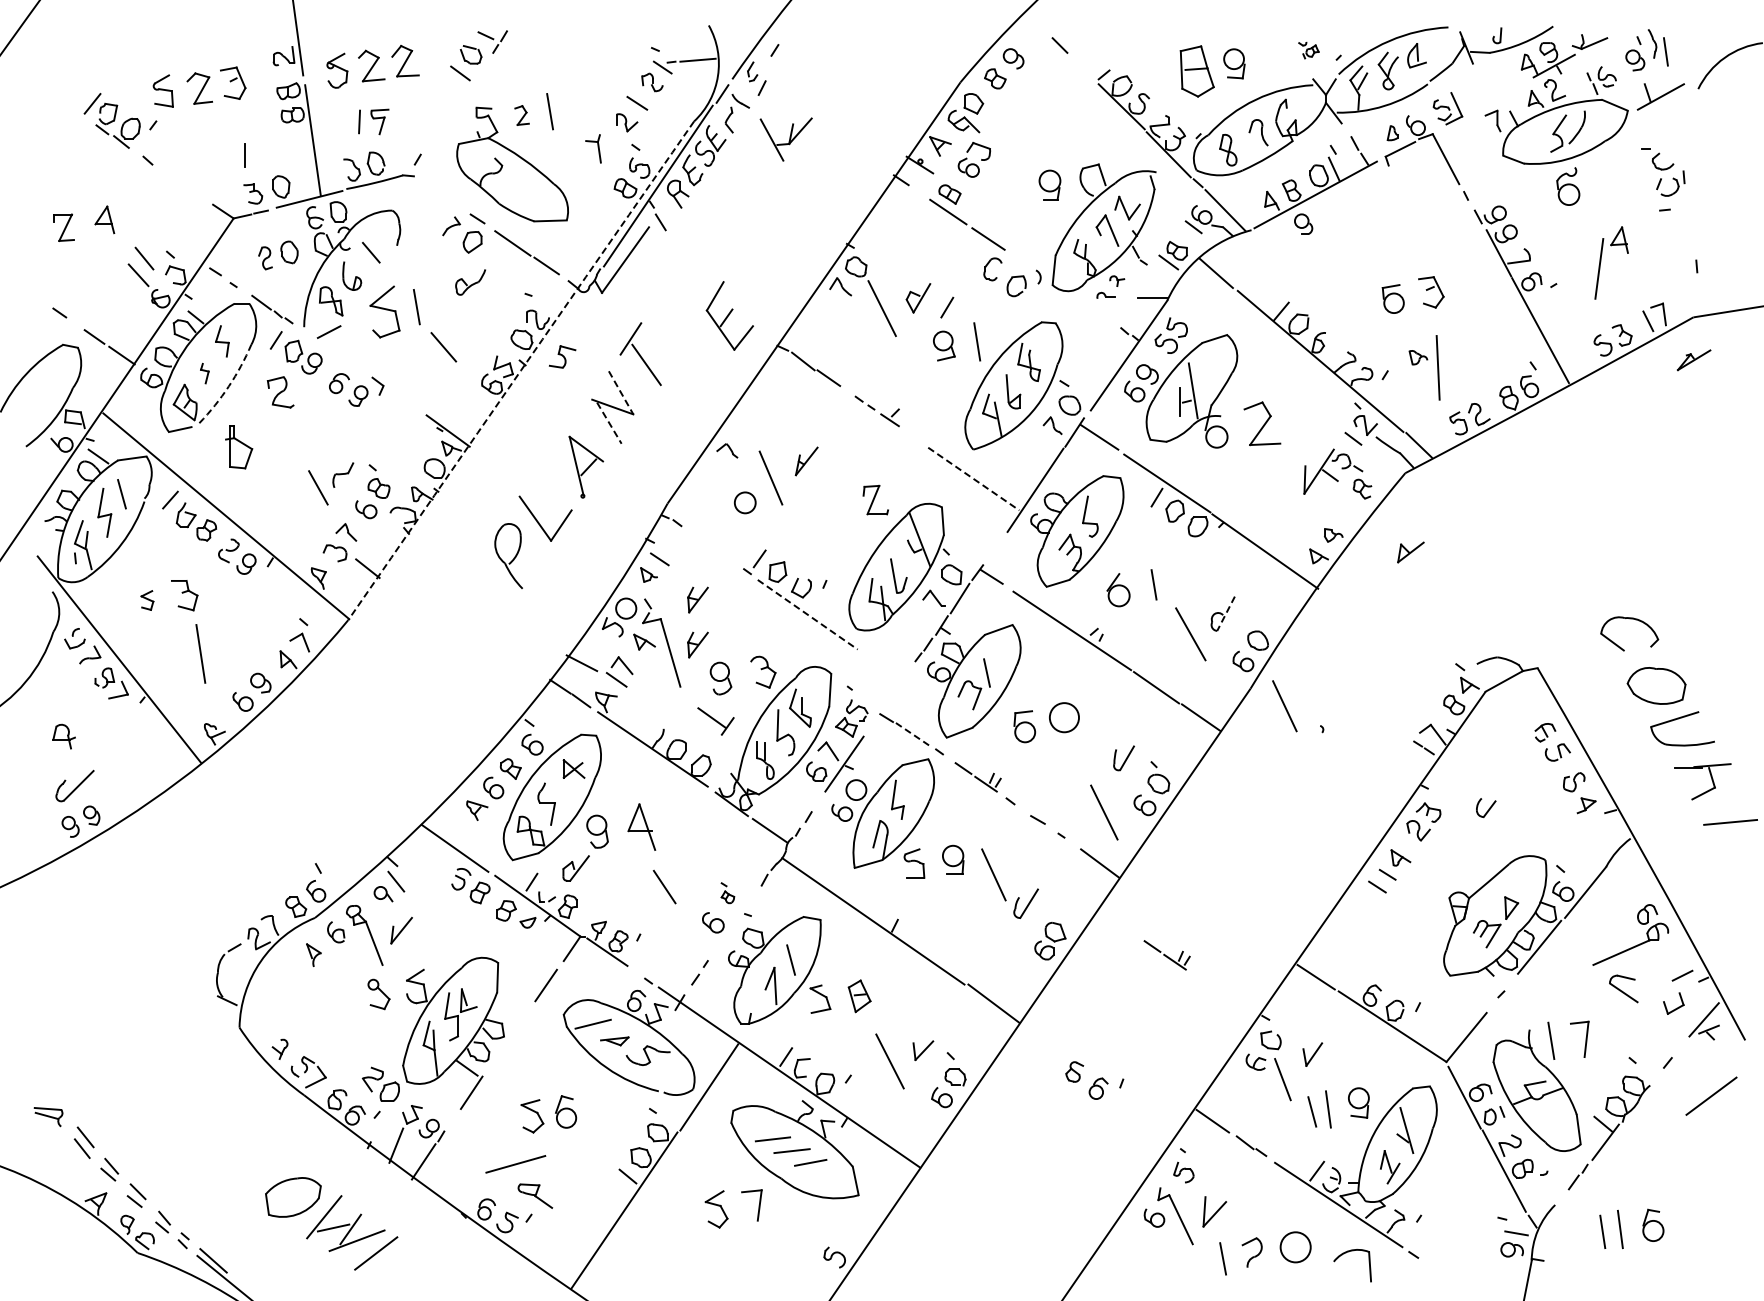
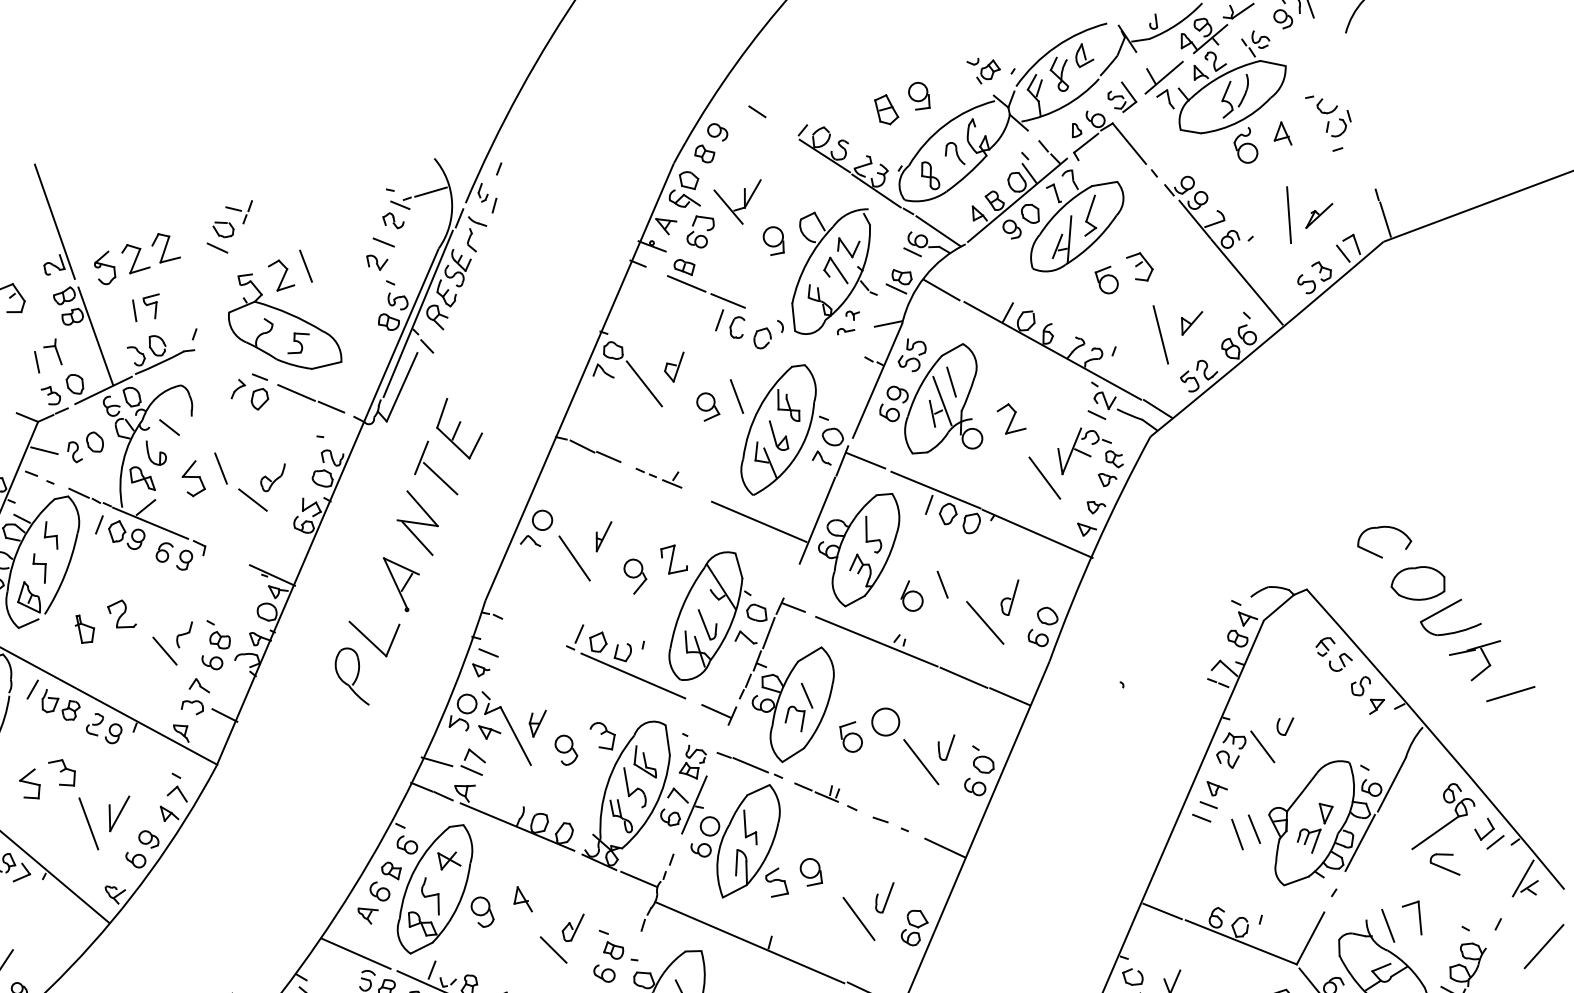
part: (1308, 50) -> (984, 70), size x1.67
part: (1196, 71) -> (886, 110), size x0.62
part: (1660, 96) -> (1163, 77), moved
part: (521, 115) -> (280, 275), size x1.67
part: (785, 139) -> (740, 204), moved
part: (593, 148) -> (52, 352), moved
part: (1372, 225) -> (1074, 217), added
part: (1619, 239) -> (1281, 133), moved
line: (233, 249) -> (43, 450), added
part: (470, 282) -> (273, 478), moved
line: (1700, 294) -> (1385, 219), added
line: (947, 307) -> (719, 320), moved
part: (384, 311) -> (192, 478), size x0.71
part: (729, 315) -> (458, 428), moved
line: (330, 349) -> (150, 523), added
part: (562, 356) -> (298, 342), moved
part: (1418, 357) -> (1108, 478), moved
part: (1694, 360) -> (1319, 216), moved
arc: (520, 370) -> (327, 507), dashed -> solid
line: (1206, 372) -> (951, 381), added
part: (204, 373) -> (40, 568), size x1.67
arc: (228, 386) -> (64, 575), dashed -> solid
part: (280, 392) -> (121, 615), moved
line: (621, 392) -> (422, 508), dashed -> solid
line: (609, 423) -> (417, 538), dashed -> solid
part: (1261, 423) -> (1010, 418), size x0.71
part: (238, 447) -> (84, 629), size x0.71
line: (974, 479) -> (759, 522), dashed -> solid
circle: (745, 502) -> (542, 519), moved
part: (831, 509) -> (635, 575), added
part: (1410, 552) -> (1191, 323), moved
part: (697, 599) -> (530, 682), removed
part: (147, 600) -> (30, 785), size x1.67
line: (807, 614) -> (633, 675), dashed -> solid
line: (1225, 614) -> (1013, 598), dashed -> solid
part: (235, 649) -> (119, 813), added
line: (1284, 706) -> (1044, 478), moved
part: (715, 721) -> (720, 713), moved
line: (912, 734) -> (750, 765), dashed -> solid
line: (1104, 812) -> (921, 762), moved
line: (1457, 824) -> (1262, 746), added
part: (641, 827) -> (521, 900), size x0.62
part: (575, 868) -> (573, 928), moved
line: (993, 874) -> (858, 918), moved
part: (727, 892) -> (611, 943), size x1.67
line: (1430, 909) -> (1254, 828), added
line: (1411, 911) -> (1237, 834), added
part: (1166, 955) -> (1022, 919), removed
part: (1673, 1003) -> (1484, 829), moved

